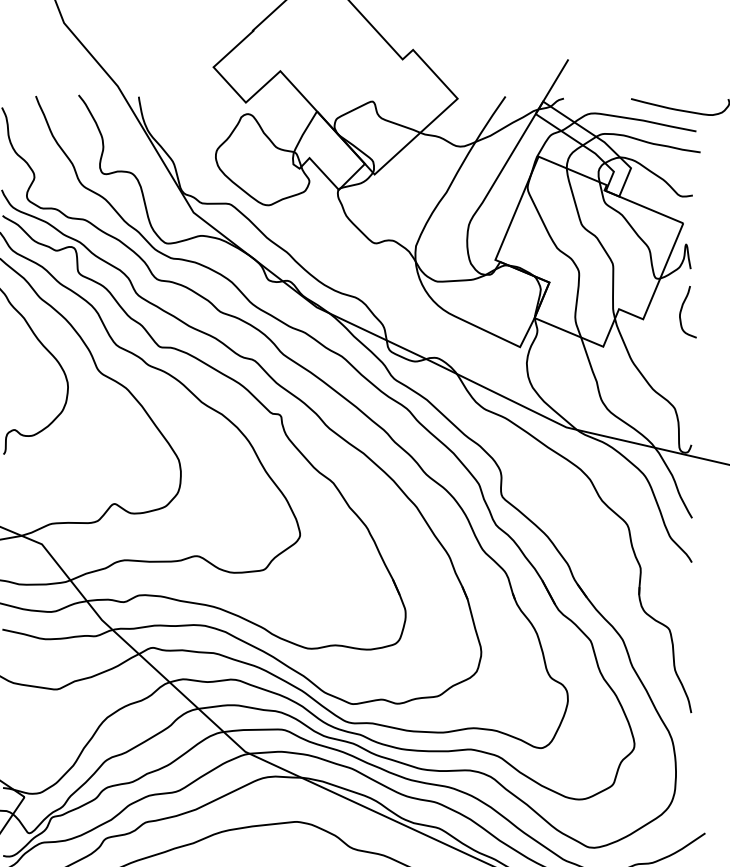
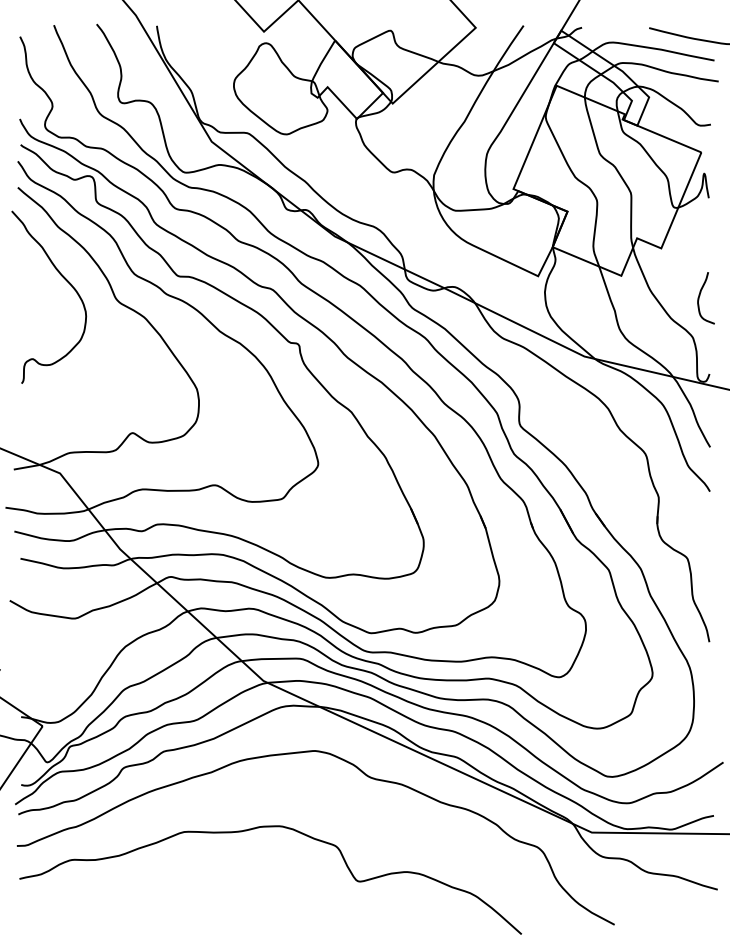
curve: (682, 310) -> (700, 296), moved

